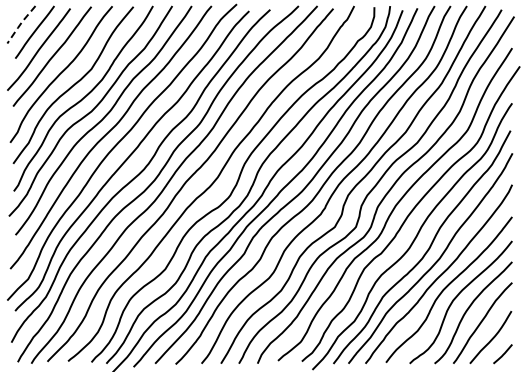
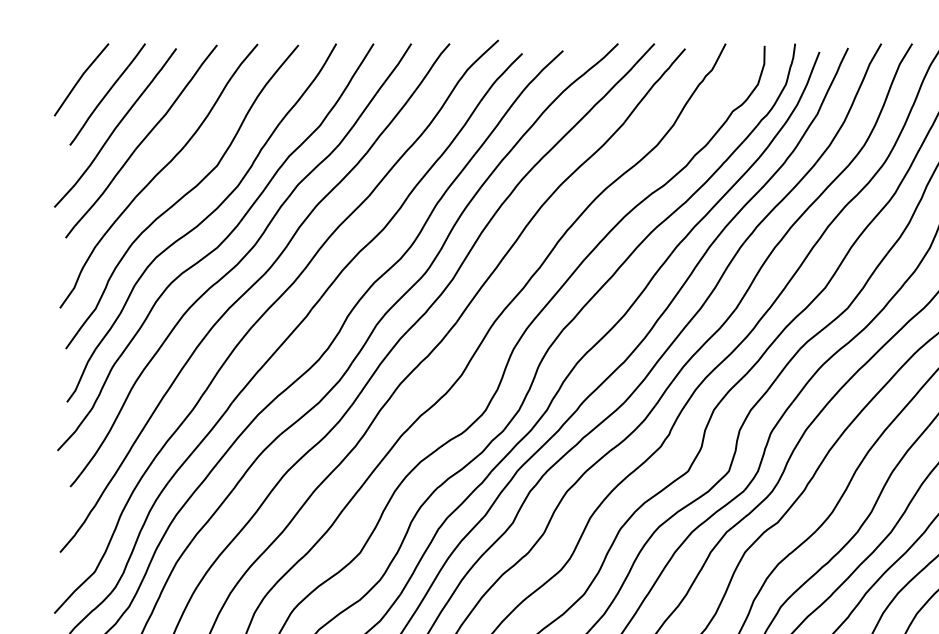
line: (20, 24) -> (79, 79), dashed -> solid

